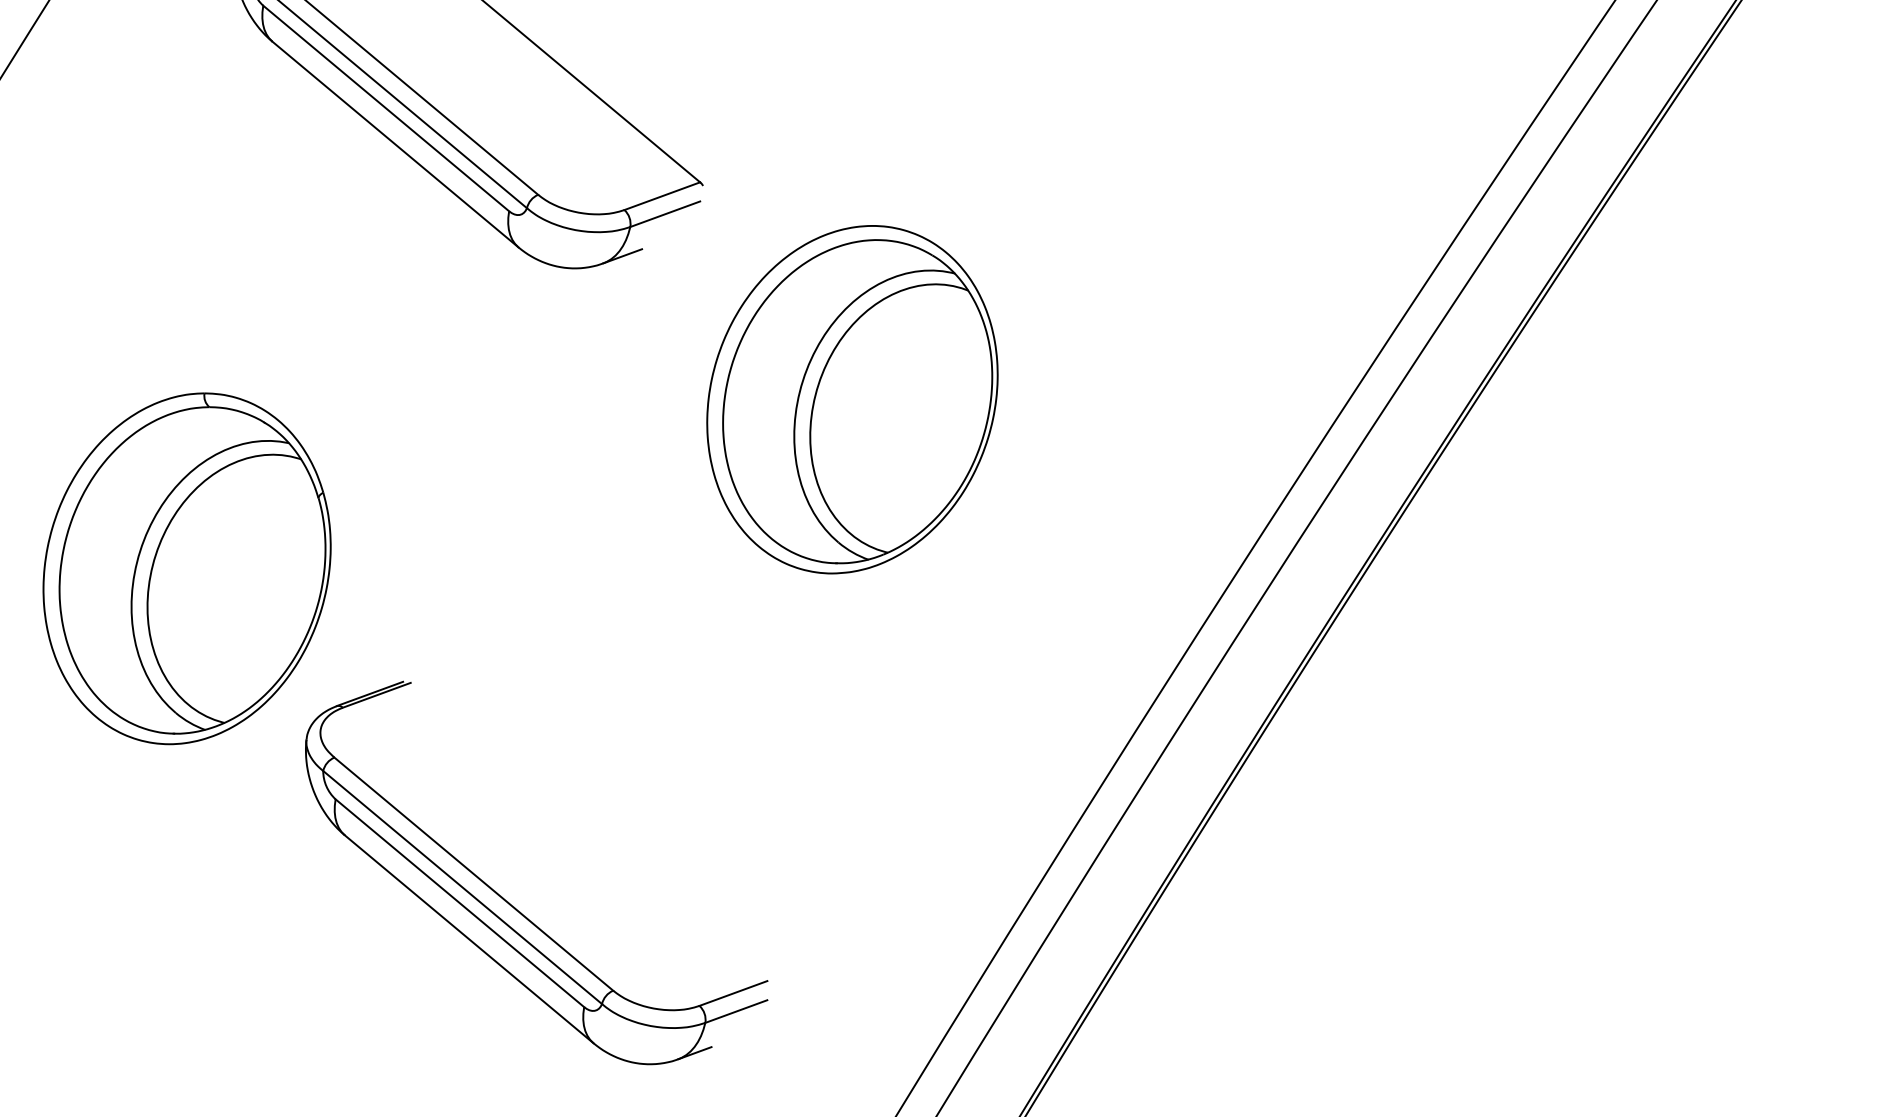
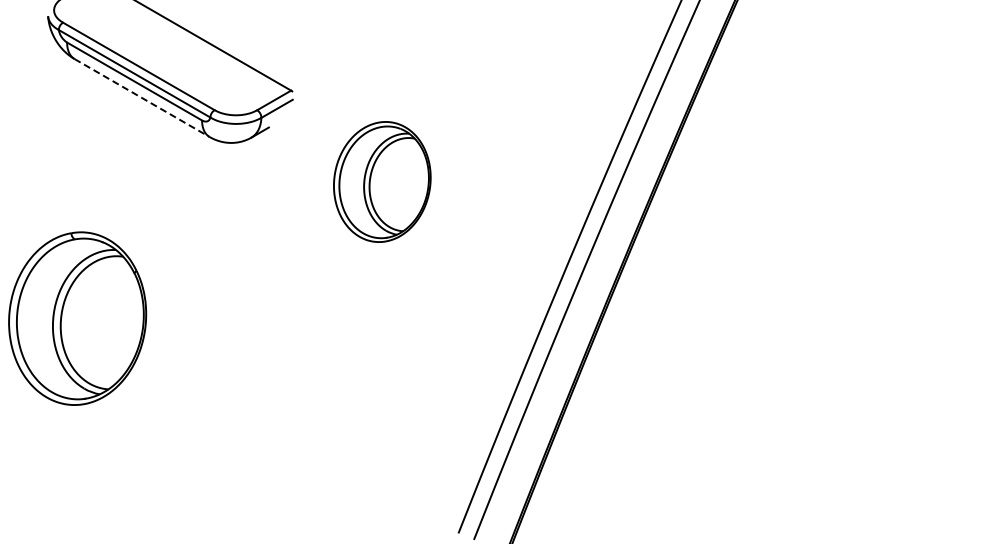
line: (396, 145) -> (142, 98), solid -> dashed
part: (853, 398) -> (382, 181), size x0.7
part: (508, 900) -> (259, 450), removed

